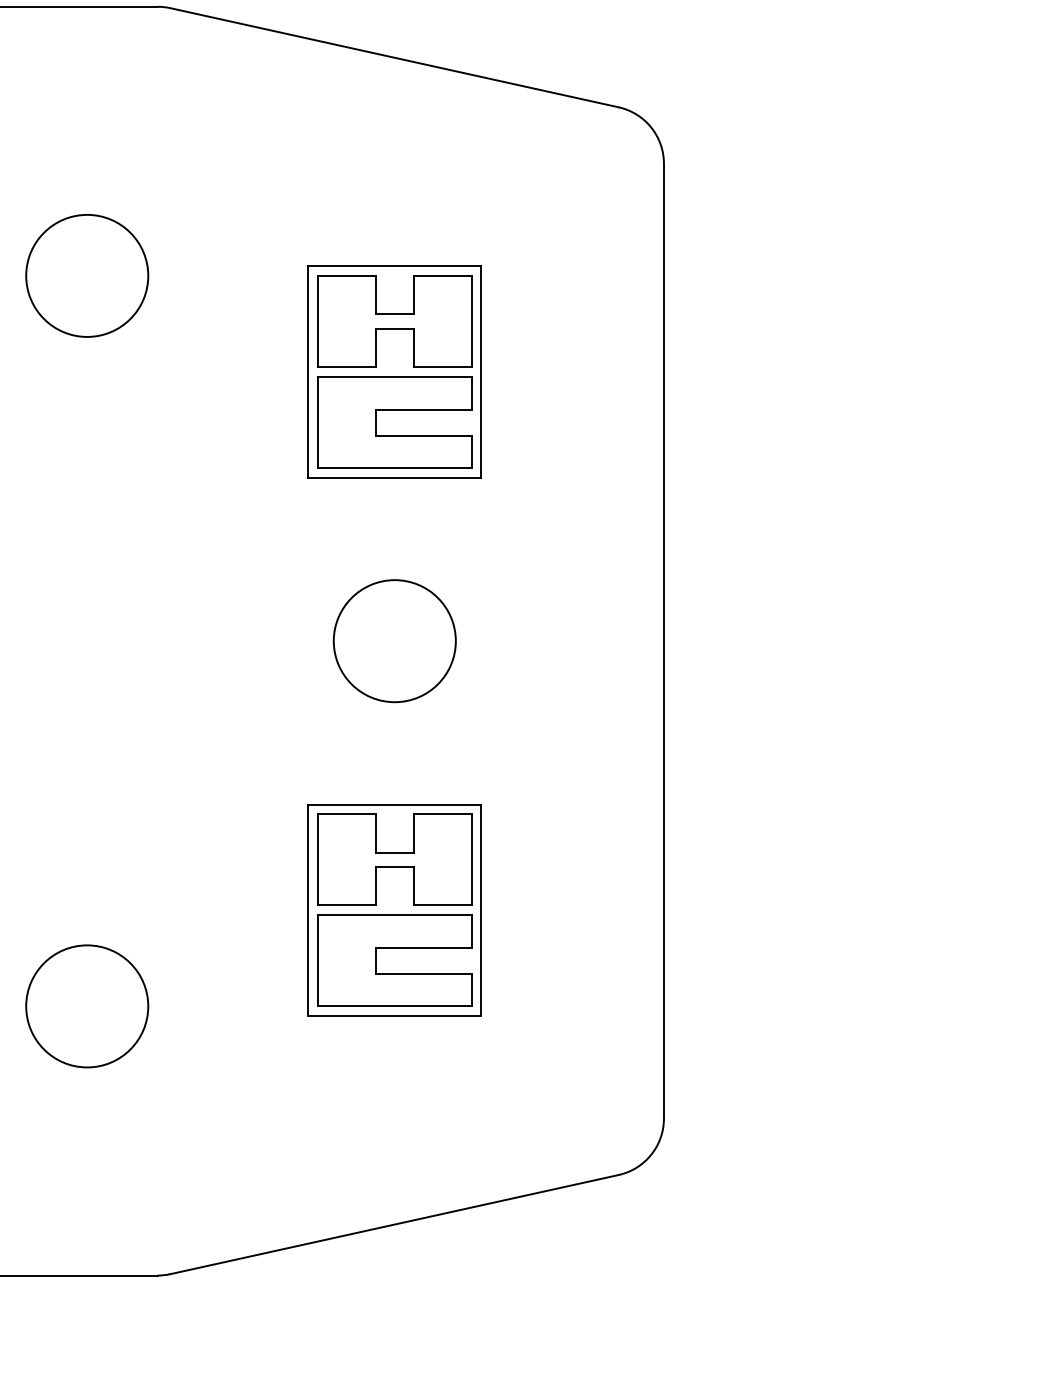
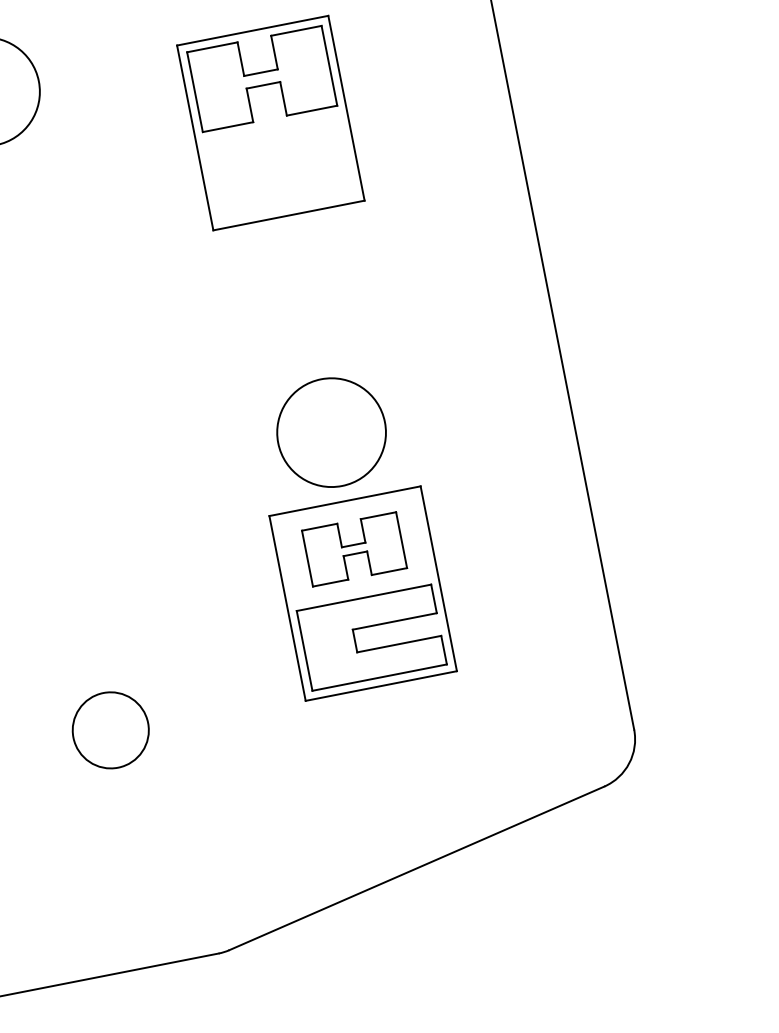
part: (394, 410) -> (277, 156), removed
circle: (394, 641) -> (331, 433), moved
part: (394, 859) -> (354, 549), size x0.7
circle: (87, 1006) -> (111, 730), size x0.7

